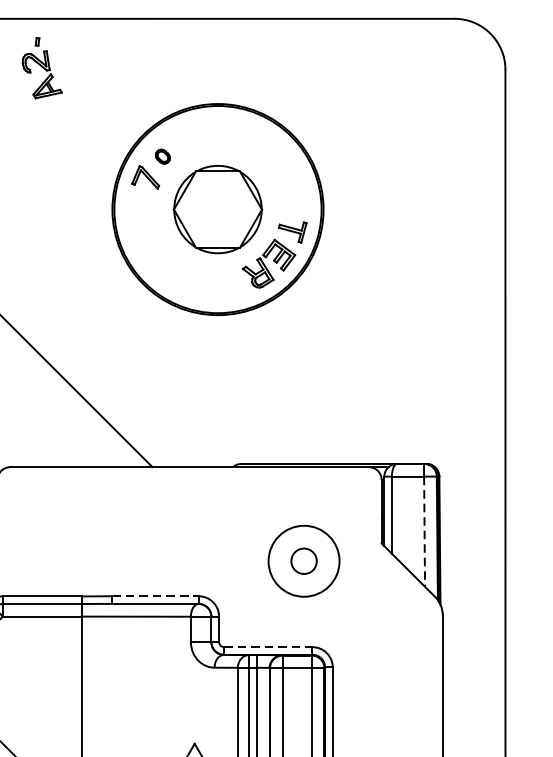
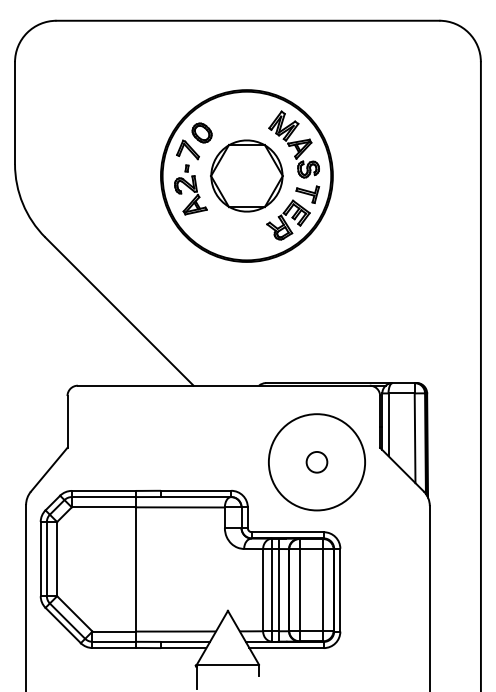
part: (41, 67) -> (190, 189), moved
part: (162, 156) -> (201, 132), size x1.67
part: (275, 170) -> (293, 144), added
line: (425, 532) -> (415, 438), dashed -> solid
circle: (303, 561) -> (316, 462), size x1.67
line: (156, 595) -> (196, 490), dashed -> solid
line: (267, 647) -> (287, 532), dashed -> solid

